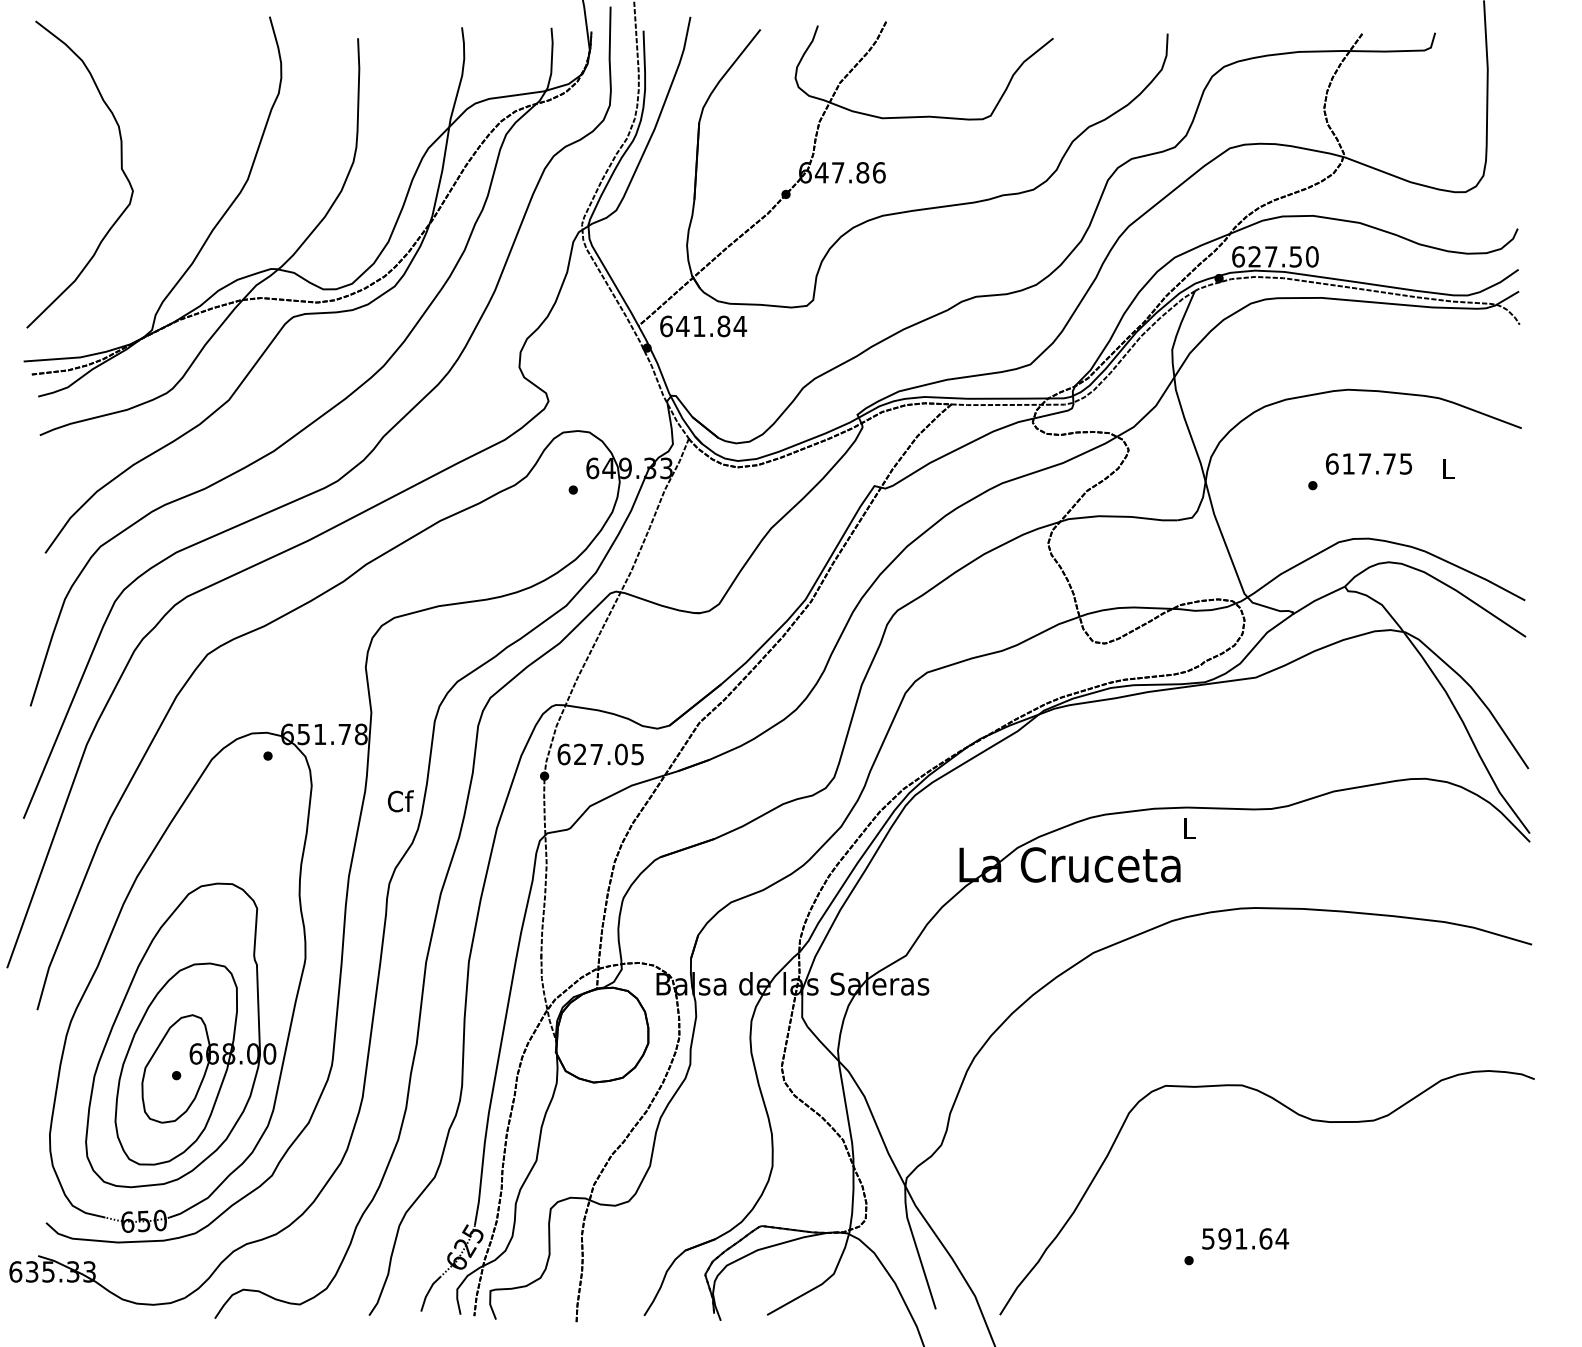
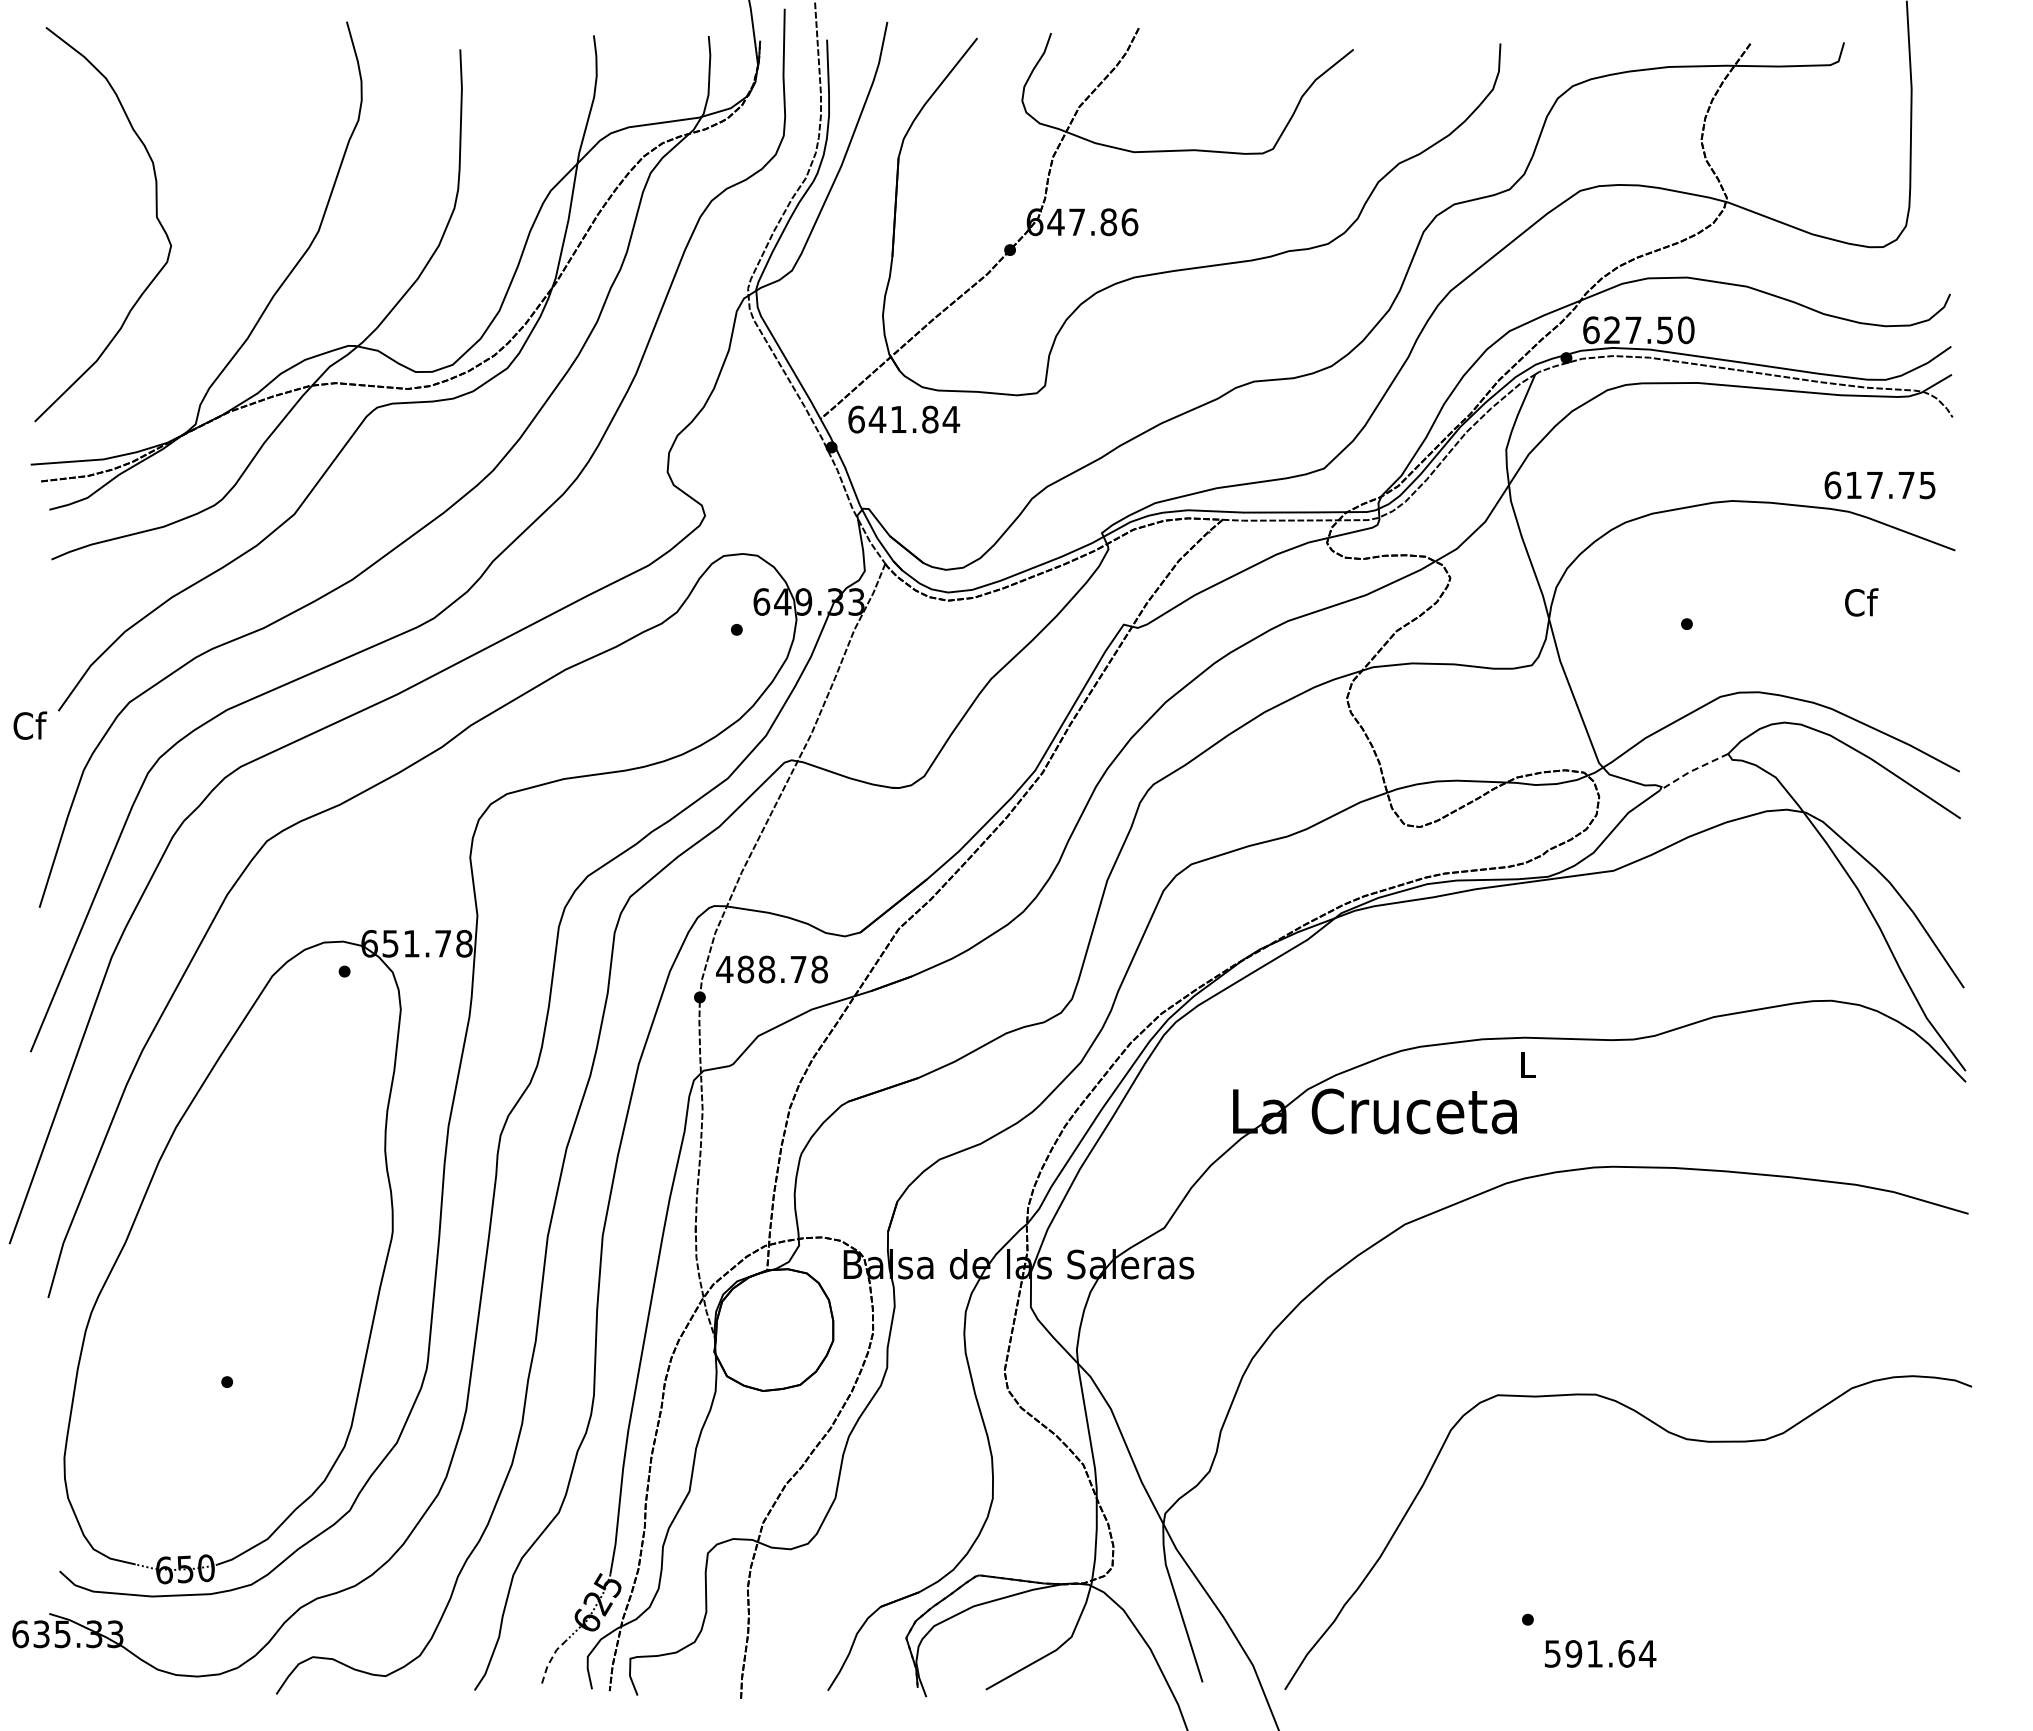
text: (1368, 464) -> (1879, 485), moved
text: (1448, 468) -> (1861, 602), L -> Cf
line: (1317, 599) -> (1692, 770), solid -> dashed
text: (600, 754) -> (771, 969), 627.05 -> 488.78
text: (401, 801) -> (30, 725), moved
part: (180, 1035) -> (232, 1330), removed
text: (1245, 1238) -> (1600, 1653), moved
line: (428, 1292) -> (550, 1660), solid -> dashed

